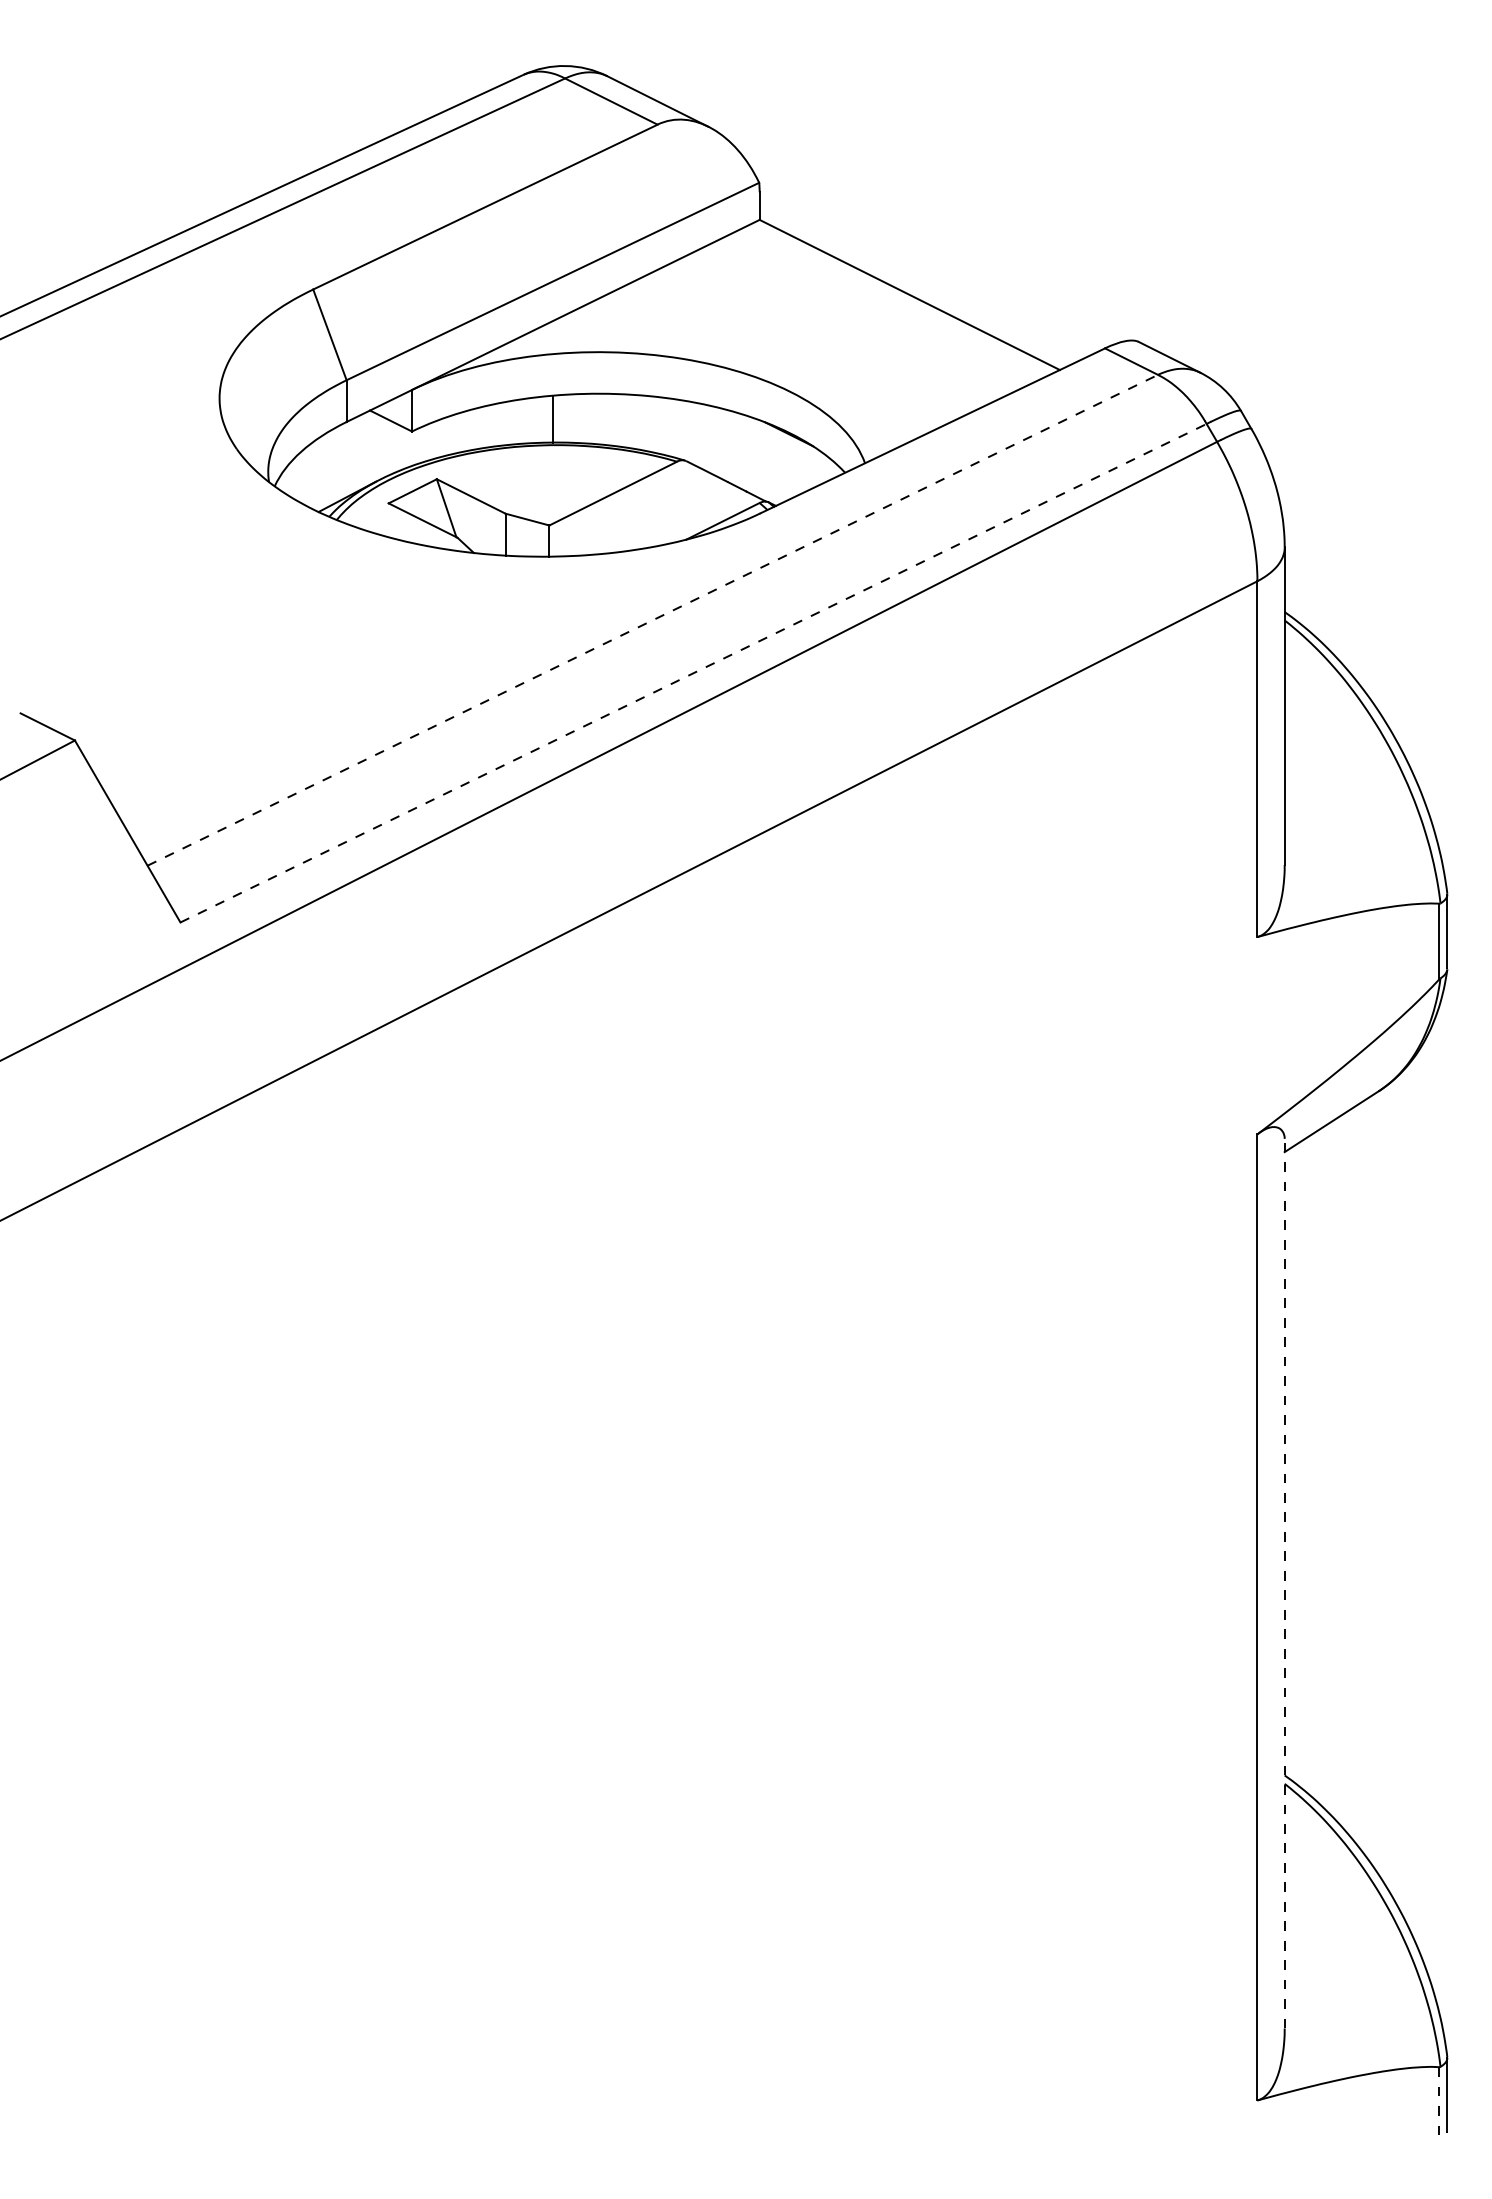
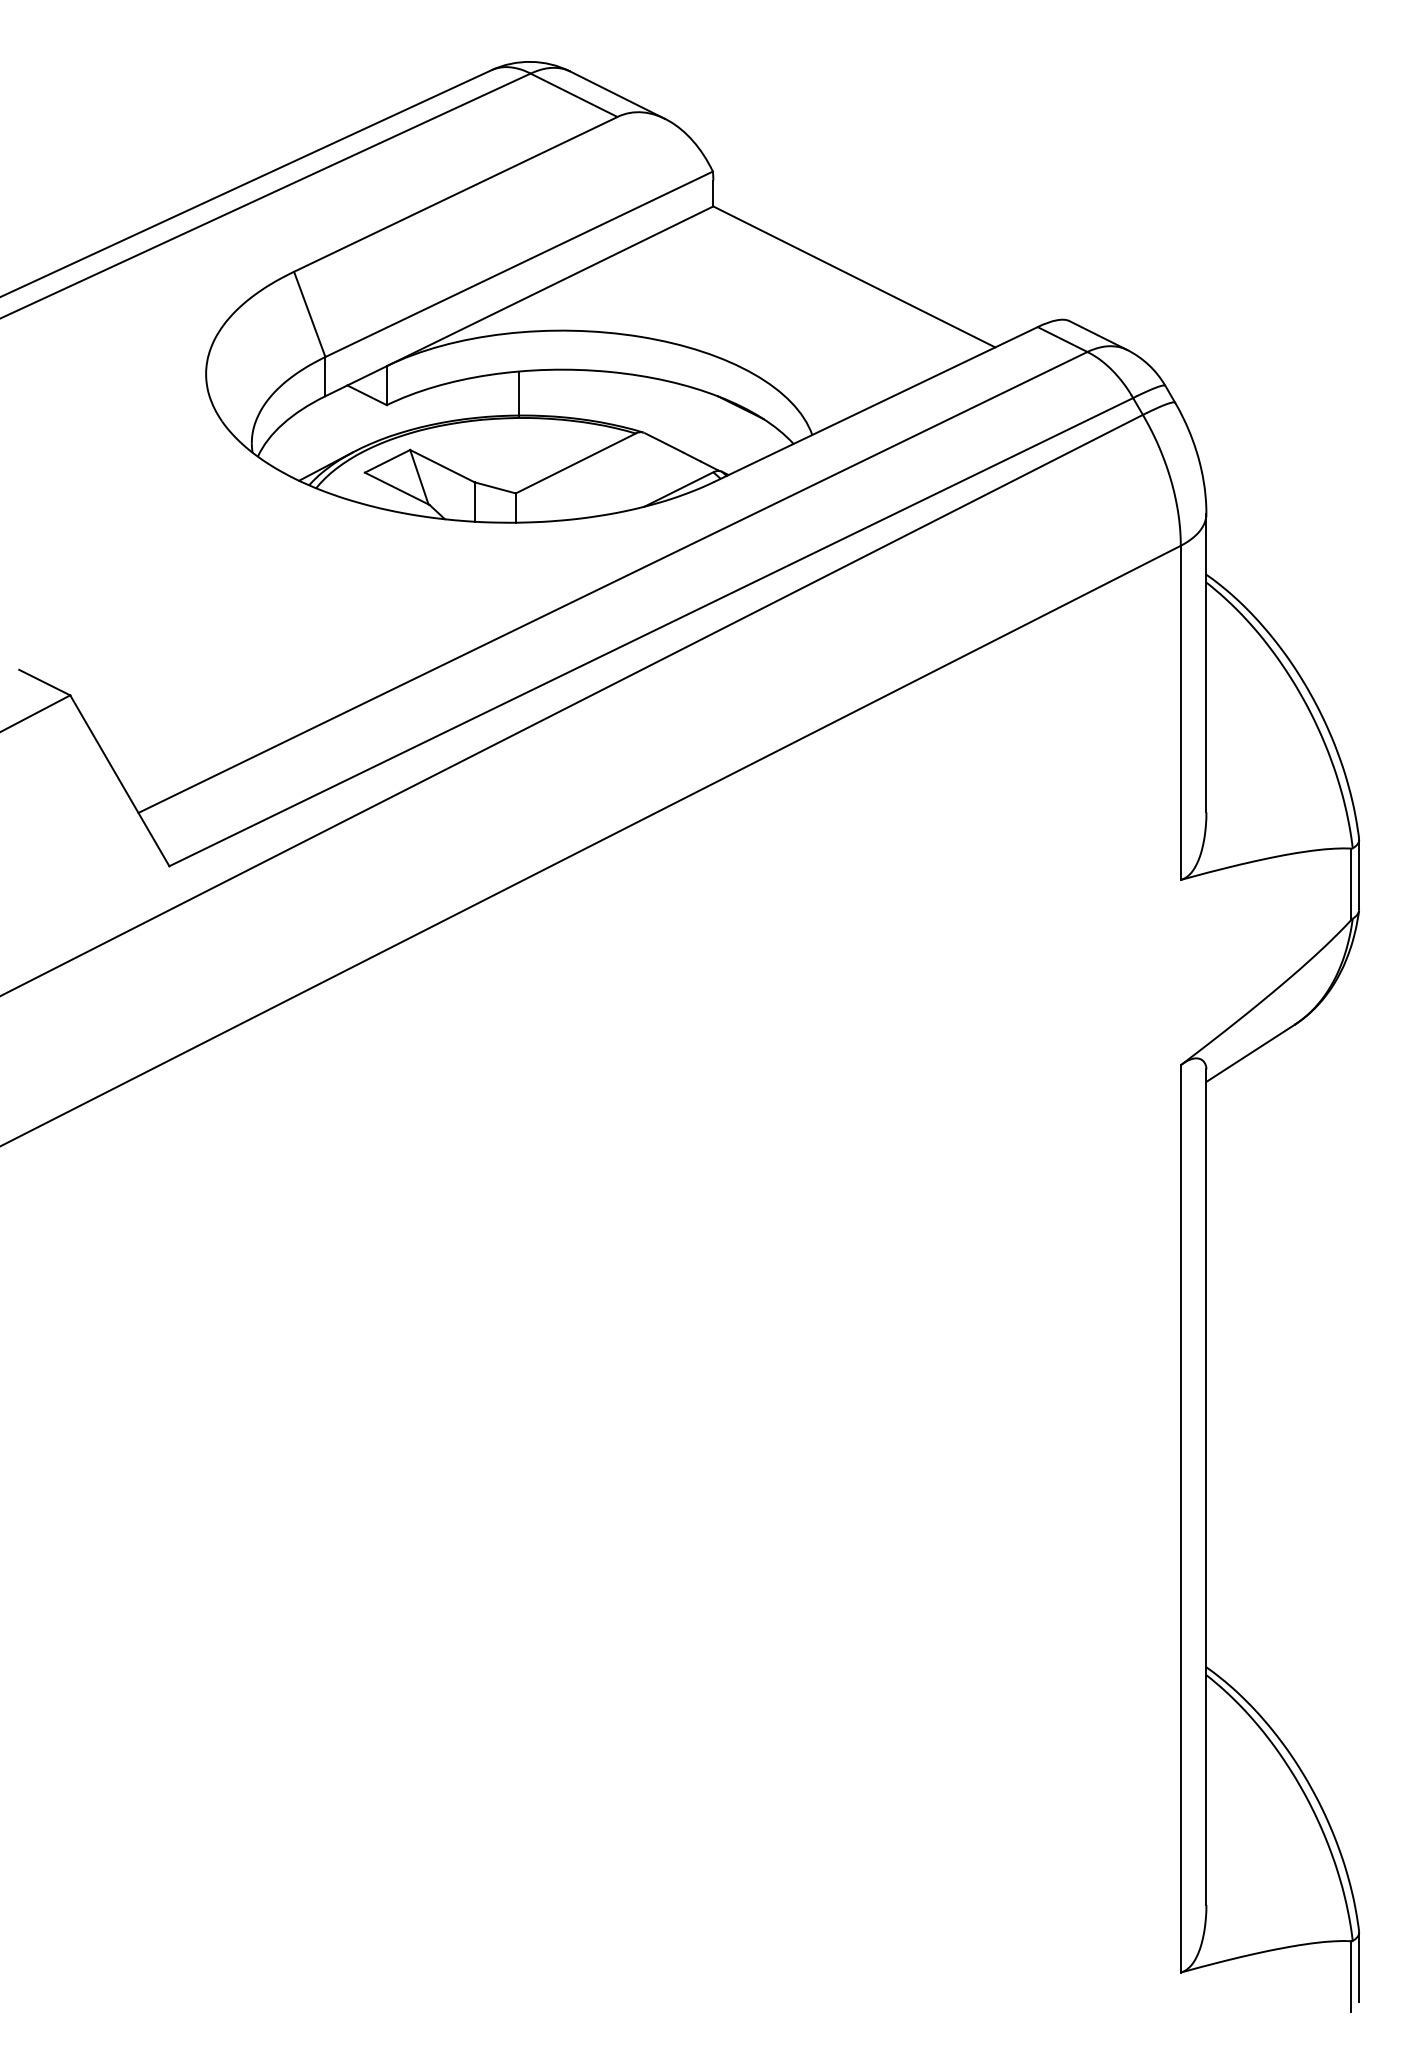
line: (653, 620) -> (613, 582), dashed -> solid
line: (693, 673) -> (651, 632), dashed -> solid
line: (1284, 1583) -> (1206, 1487), dashed -> solid
line: (1439, 2104) -> (1351, 1976), dashed -> solid

